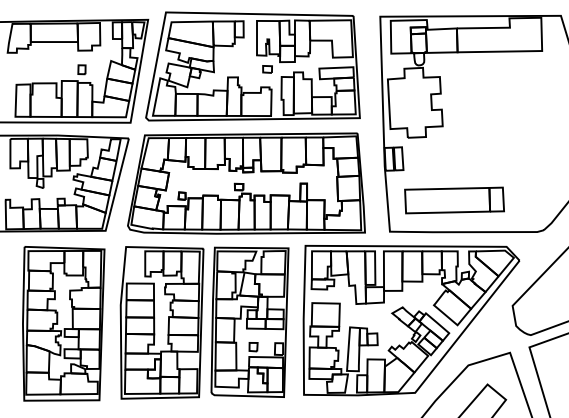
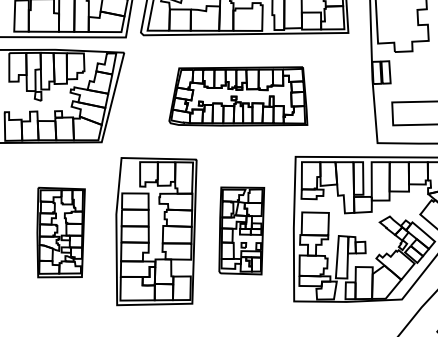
part: (246, 183) -> (238, 96), size x0.6
part: (249, 321) -> (241, 230), size x0.6
part: (63, 323) -> (60, 232), size x0.6

